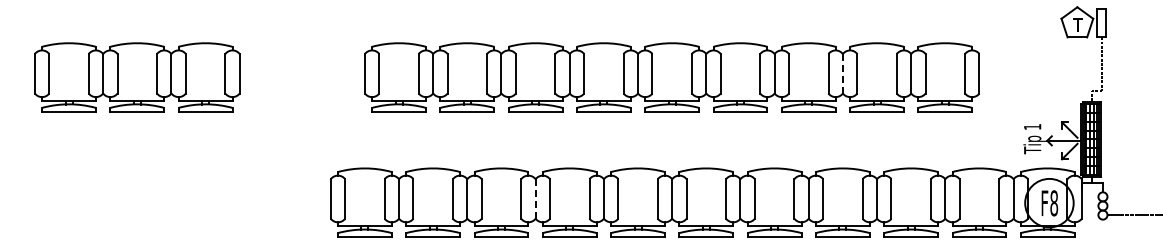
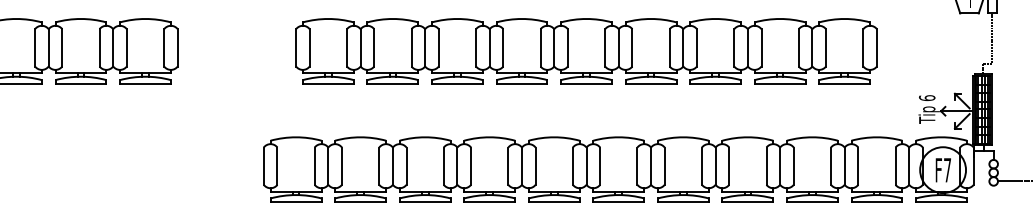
line: (842, 73) -> (747, 47), dashed -> solid
text: (1032, 126) -> (927, 97), 1 -> 6
line: (535, 198) -> (457, 165), dashed -> solid
text: (1054, 203) -> (947, 170), F8 -> F7

